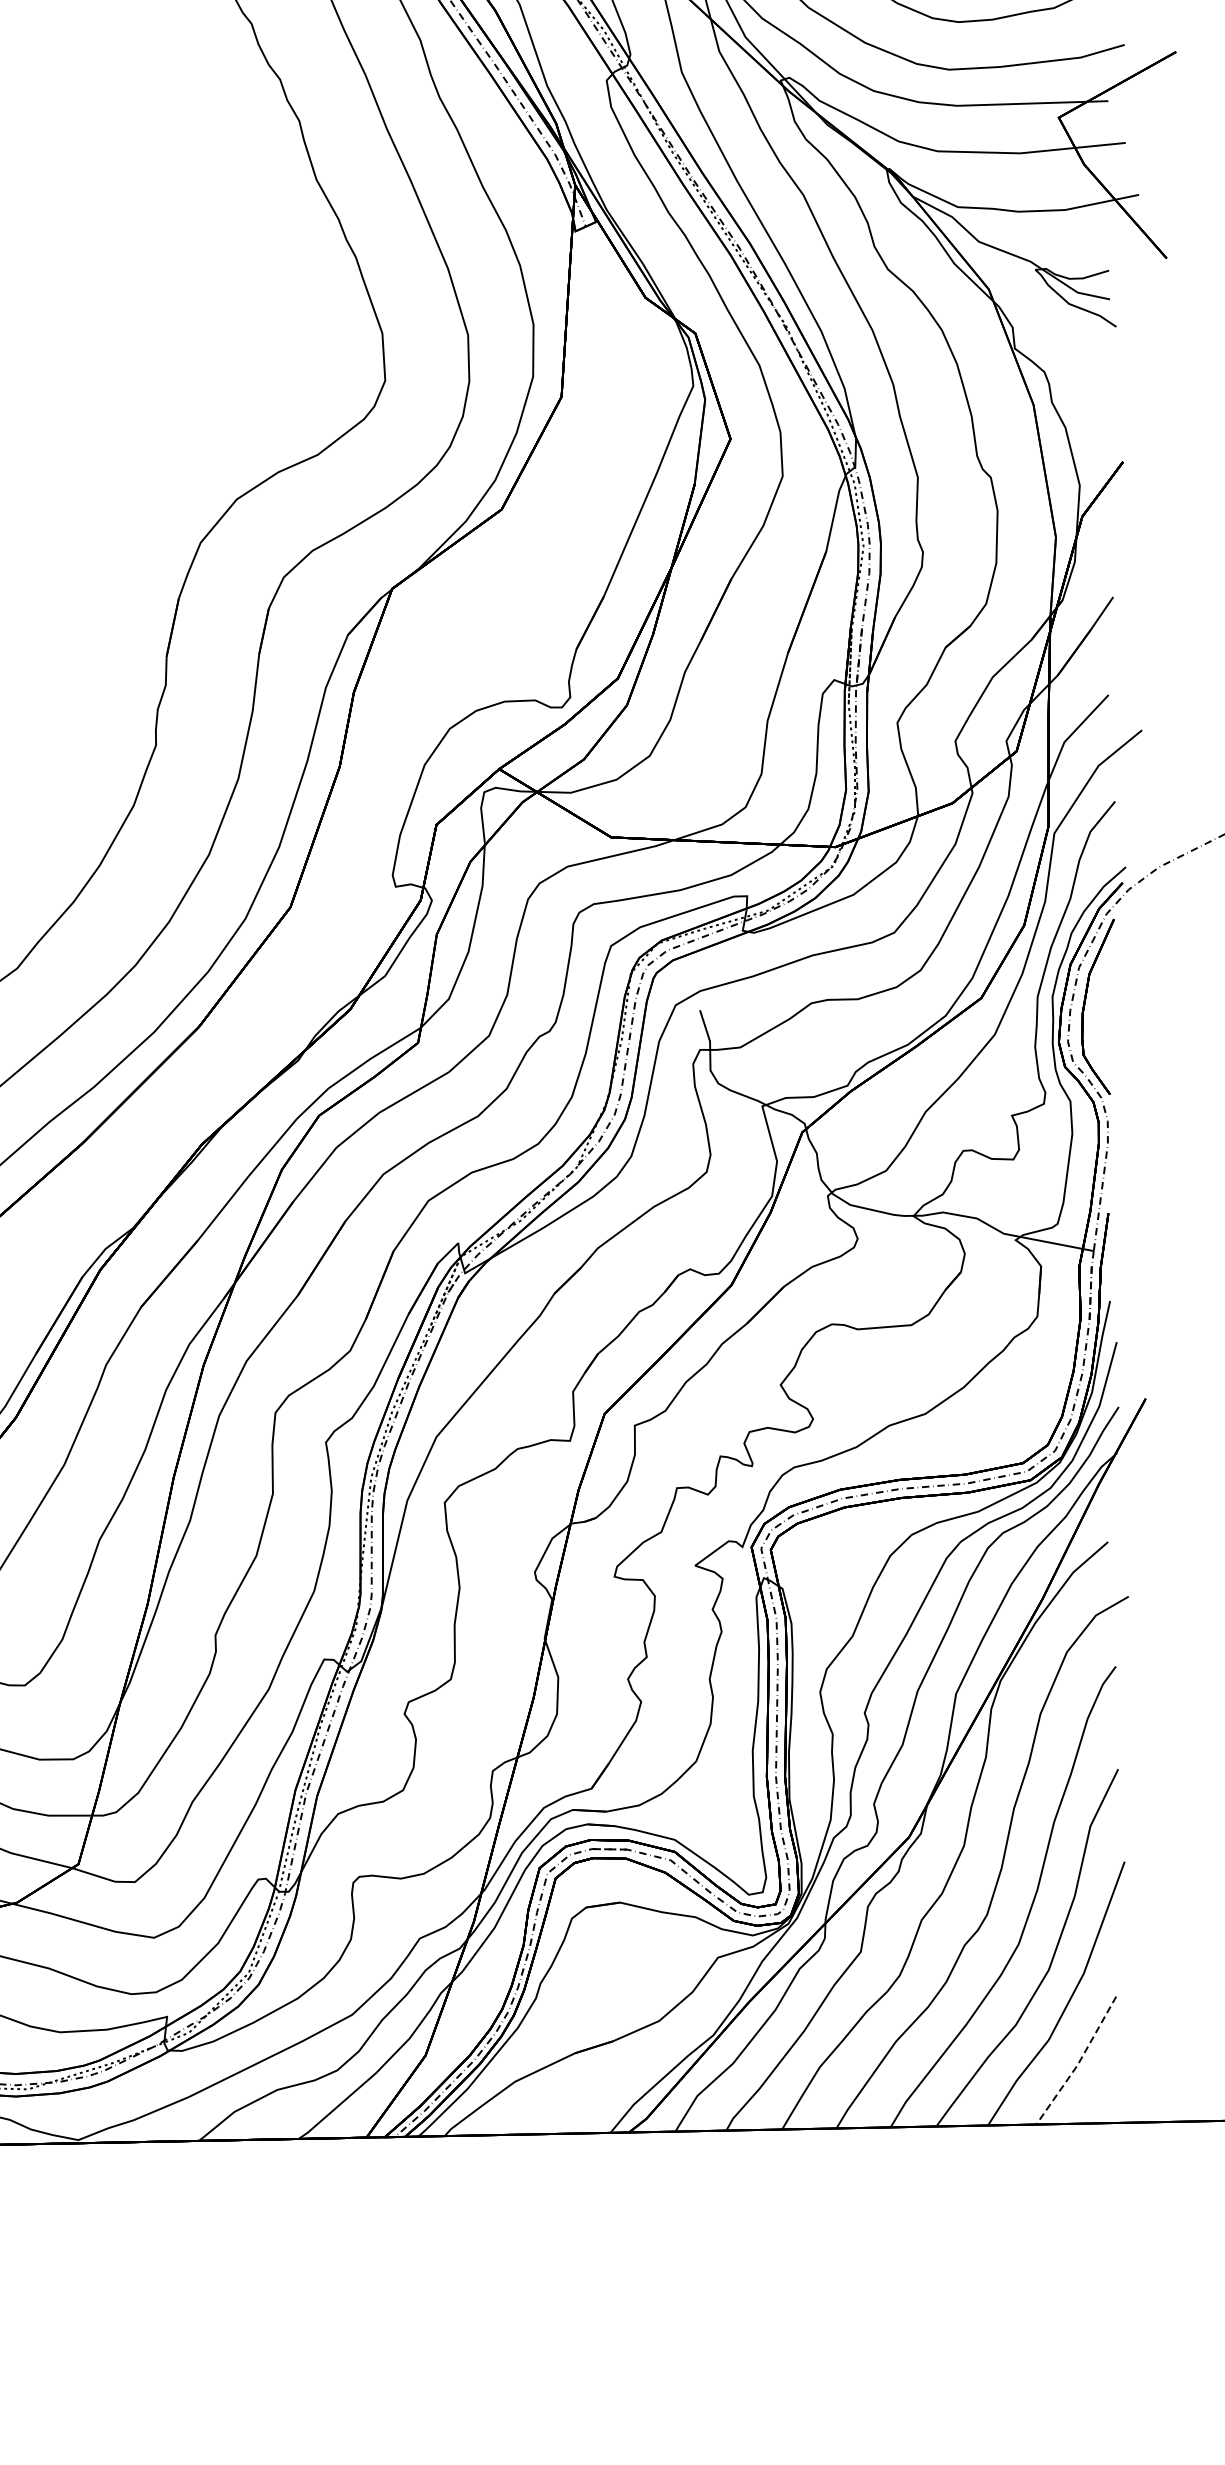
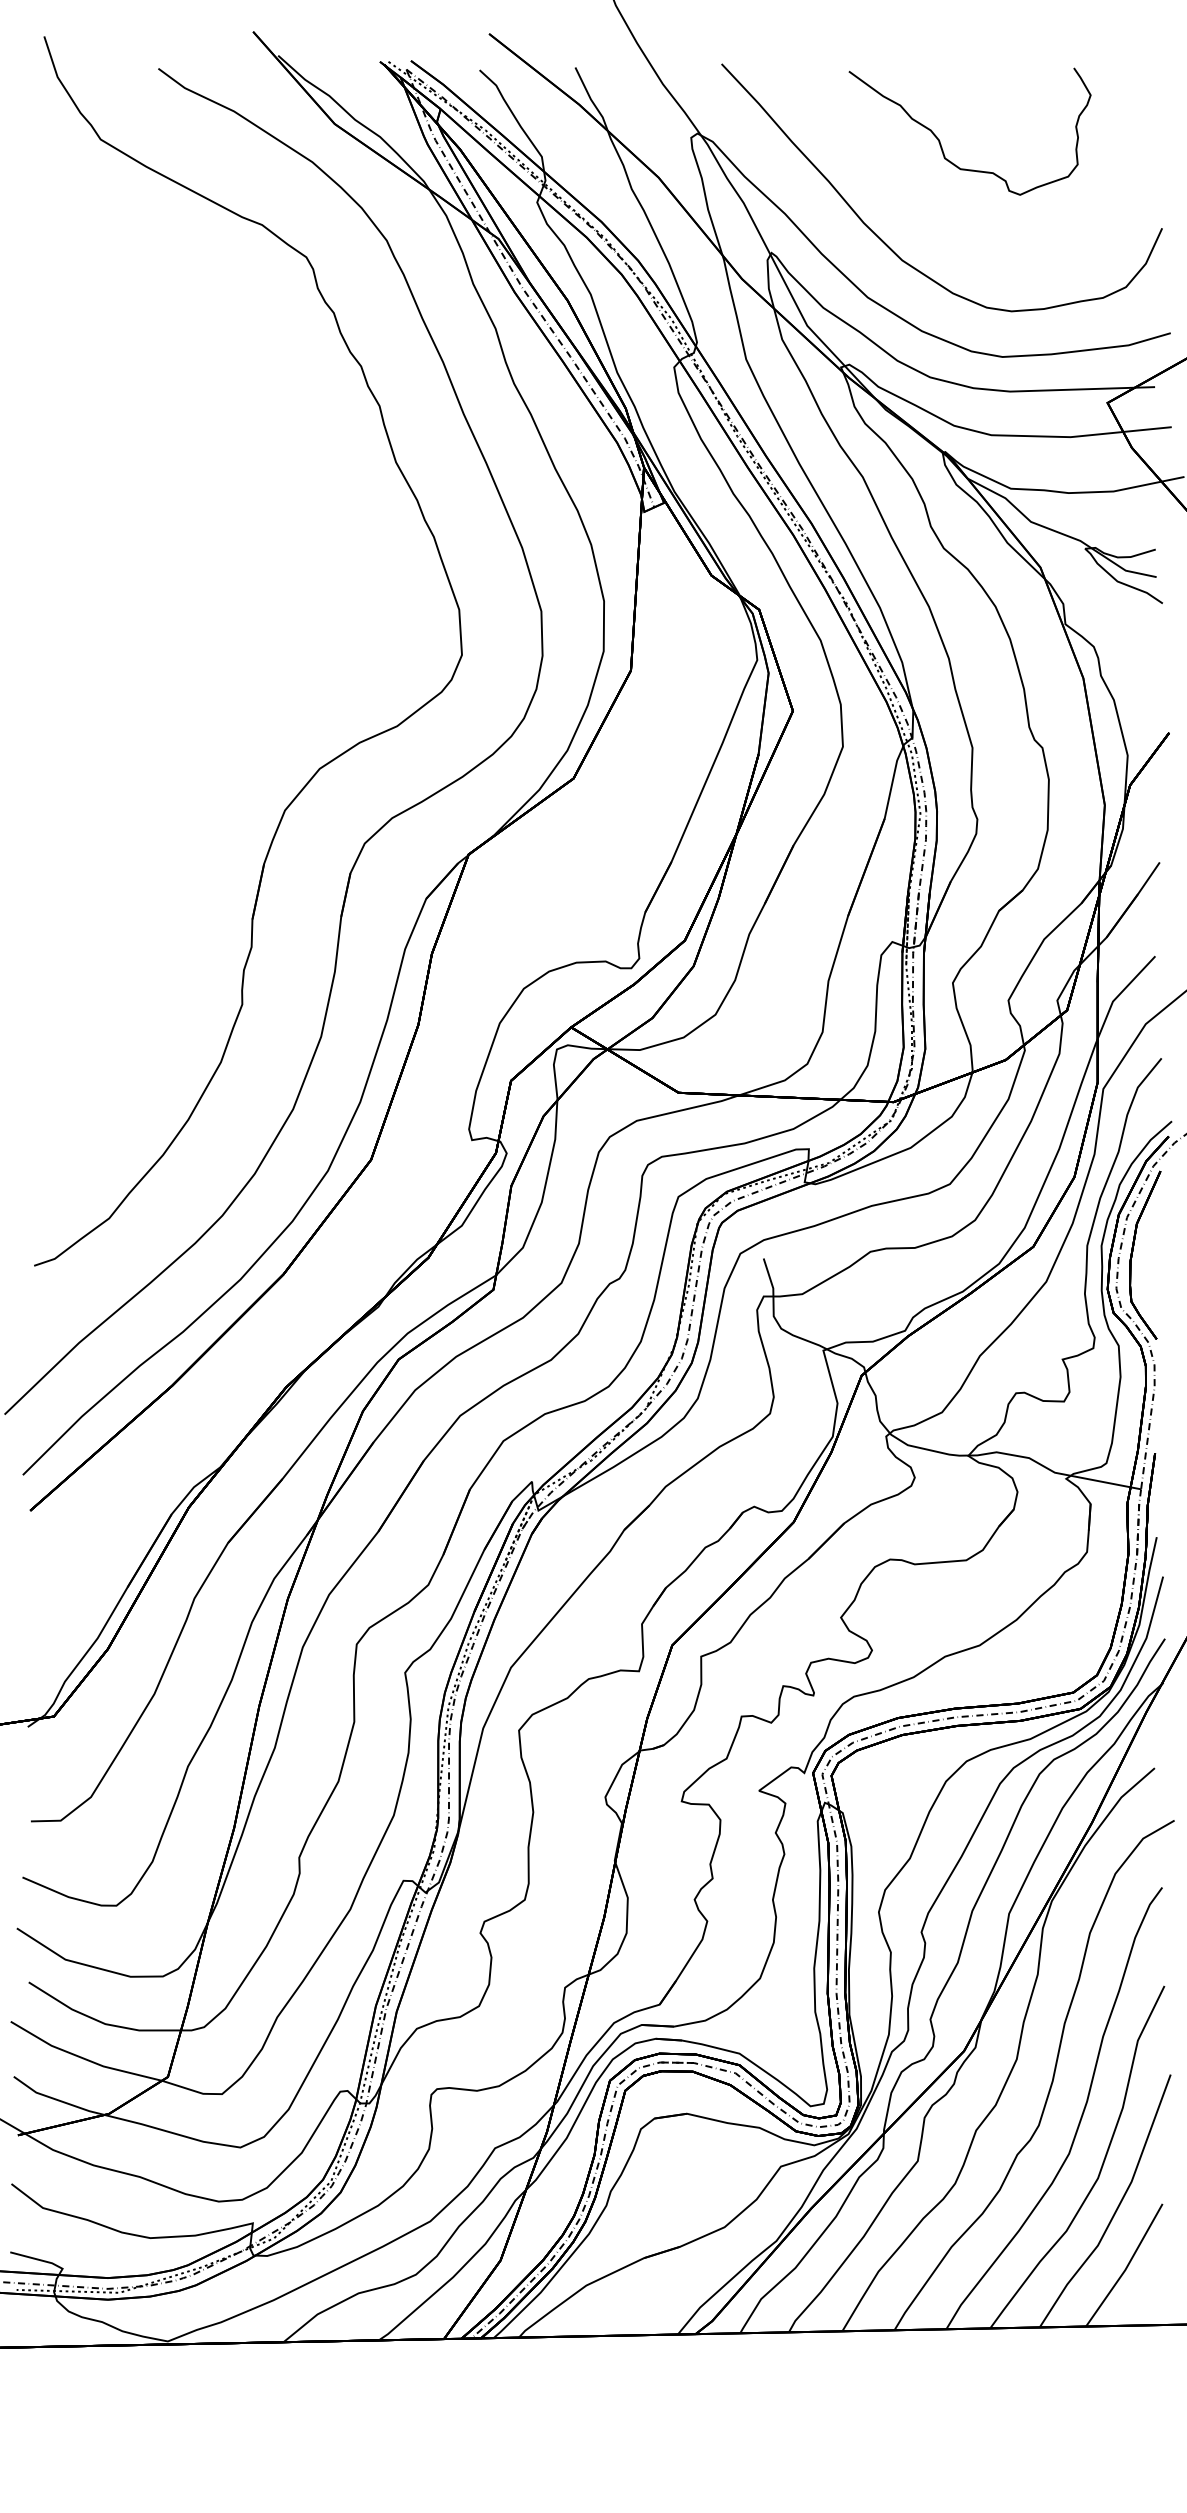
line: (1078, 2062) -> (1126, 2267), dashed -> solid

